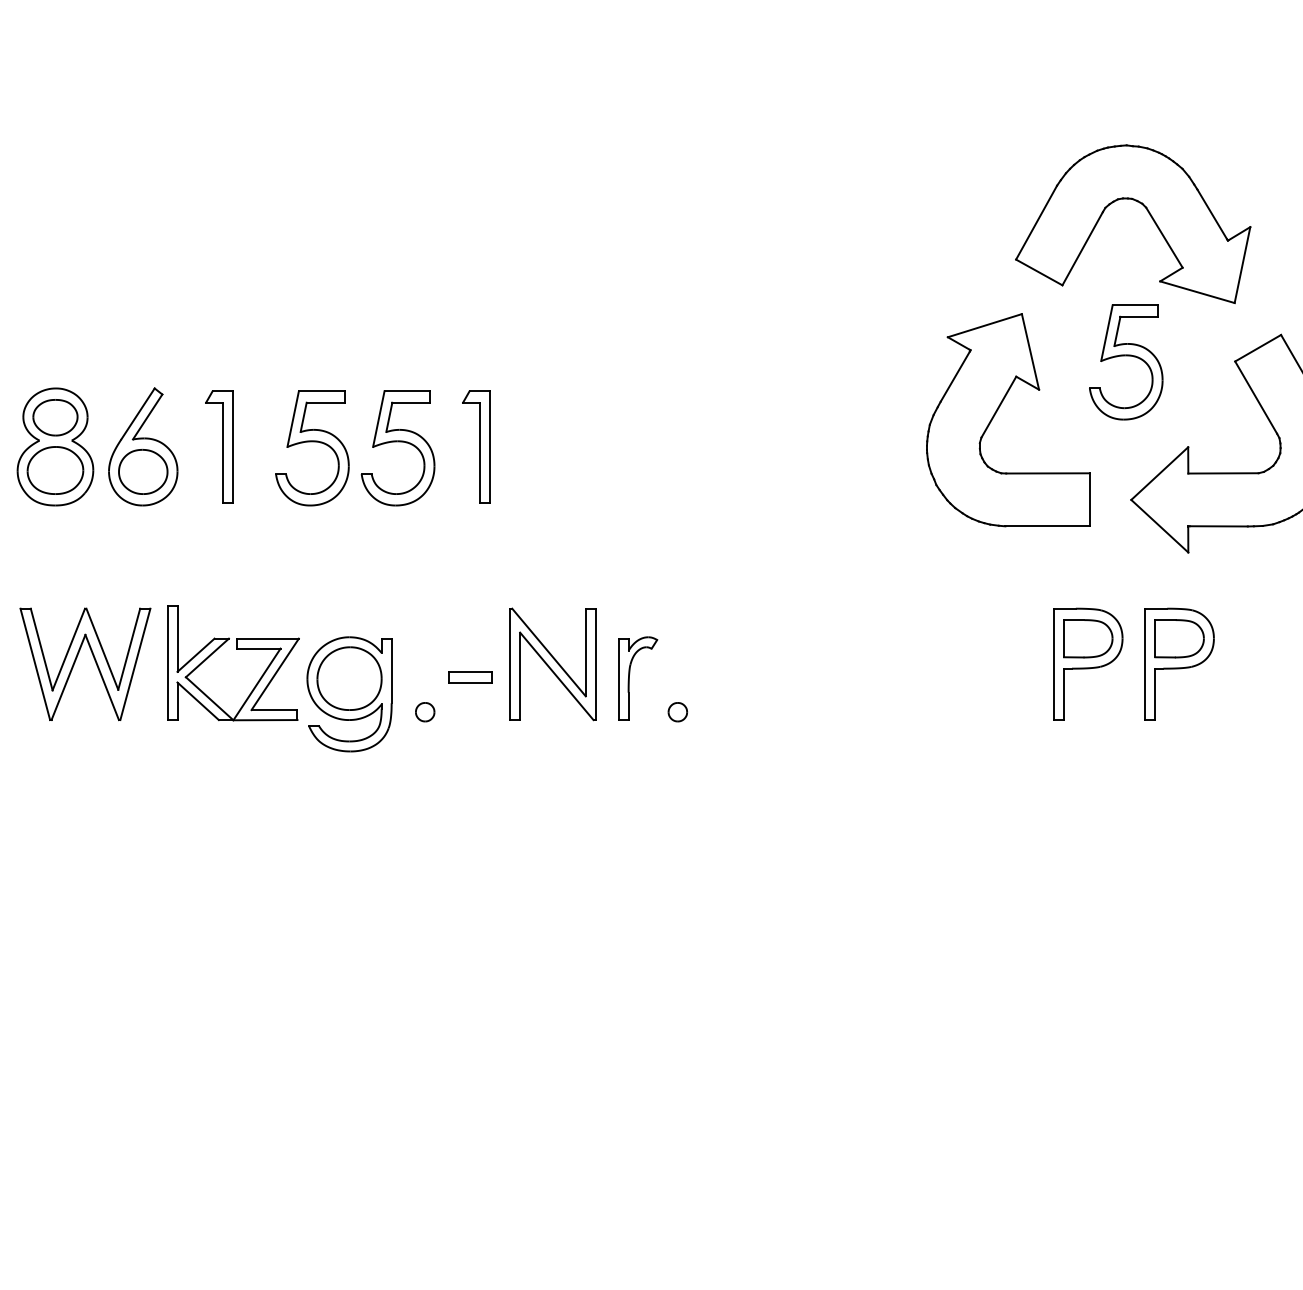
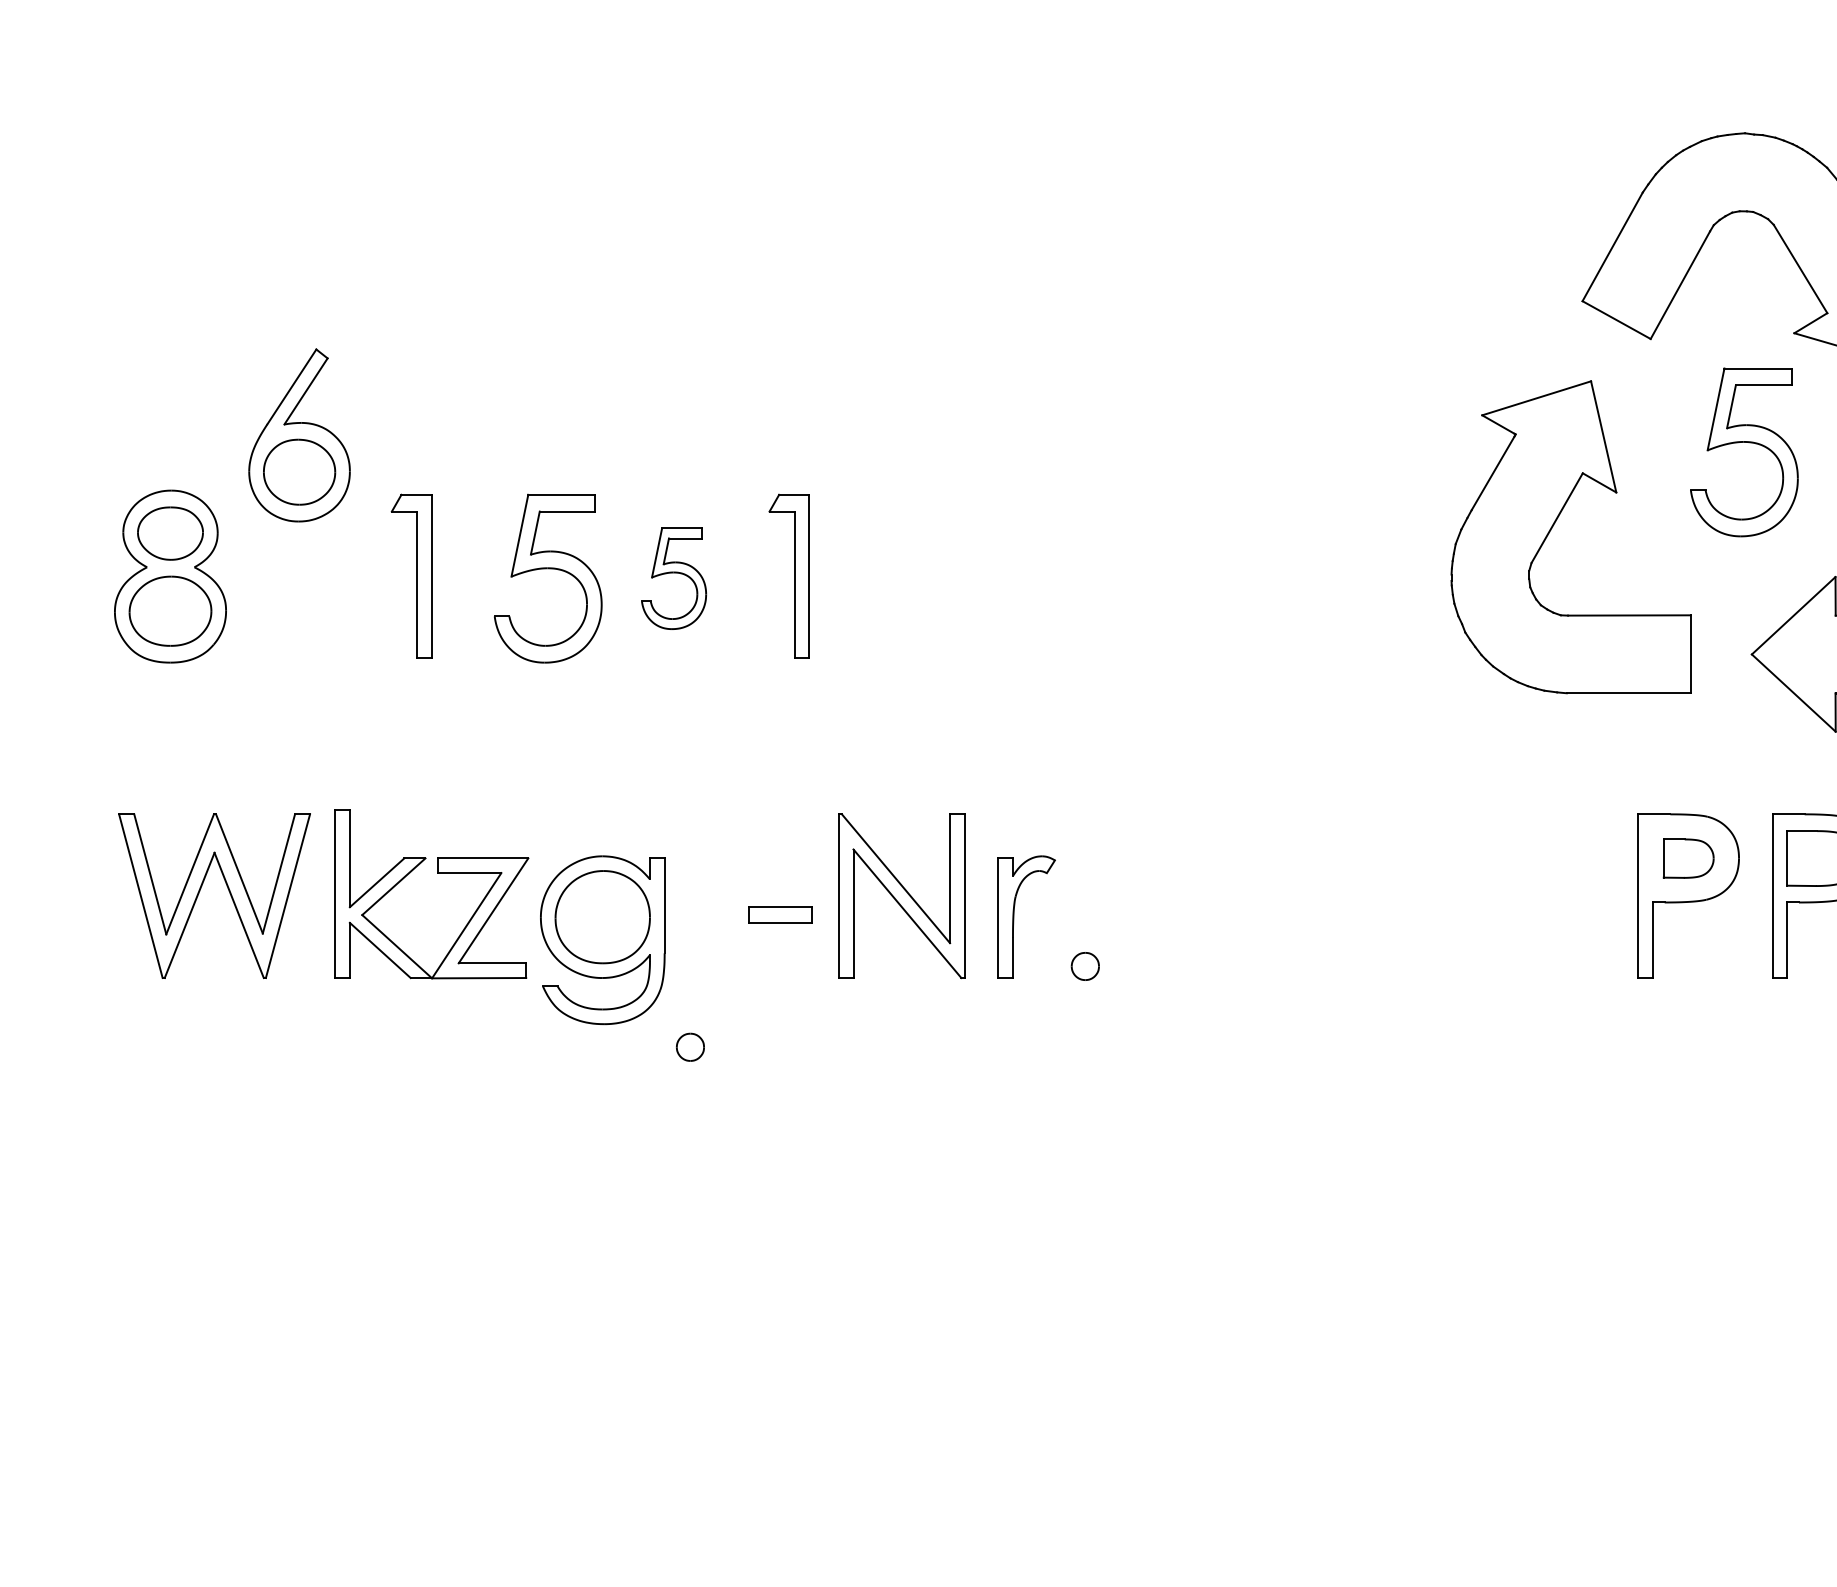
part: (143, 446) -> (299, 434), moved
part: (397, 448) -> (673, 578), size x0.6
part: (1088, 638) -> (1688, 858), size x0.7
part: (425, 712) -> (690, 1047), moved

